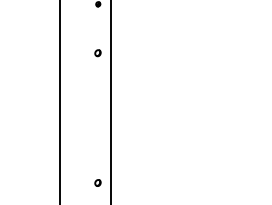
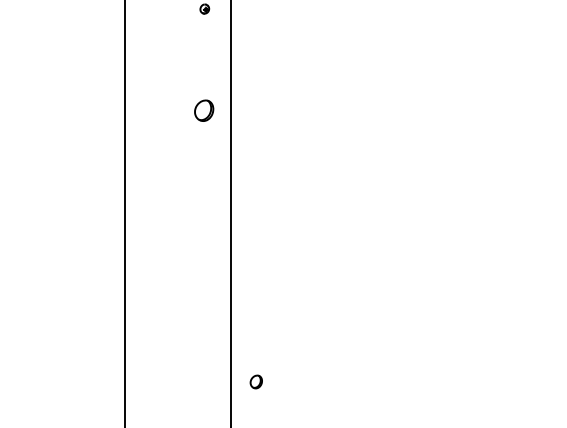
part: (97, 53) -> (203, 111), size x1.6
part: (97, 182) -> (255, 380), moved

